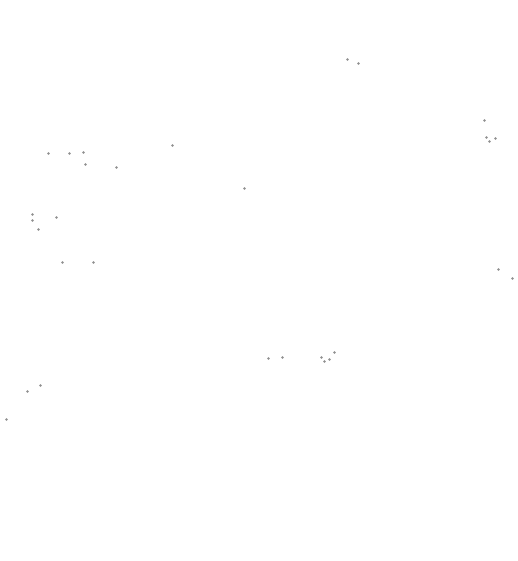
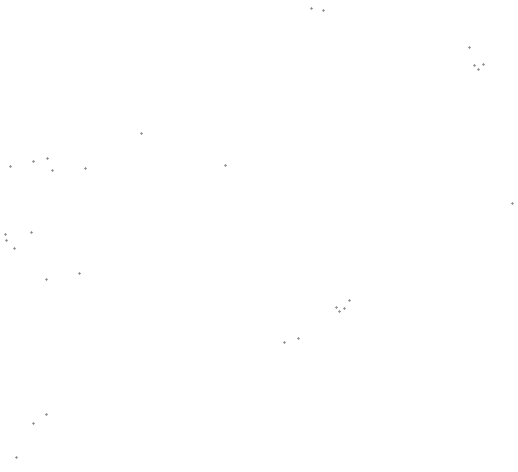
part: (327, 356) -> (342, 305), moved

